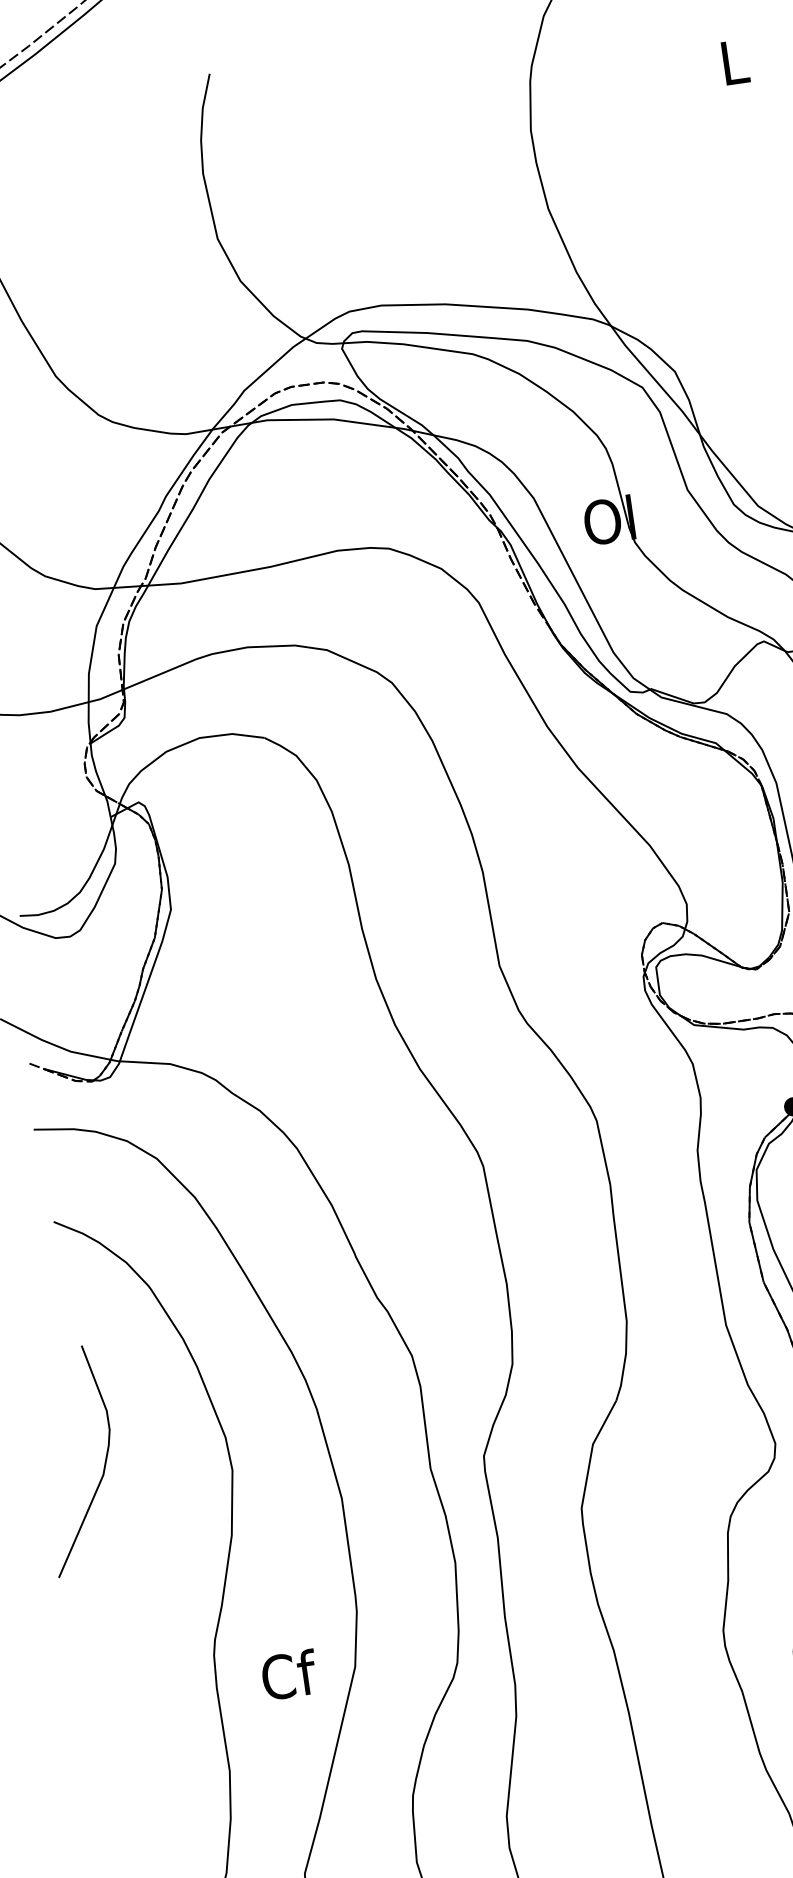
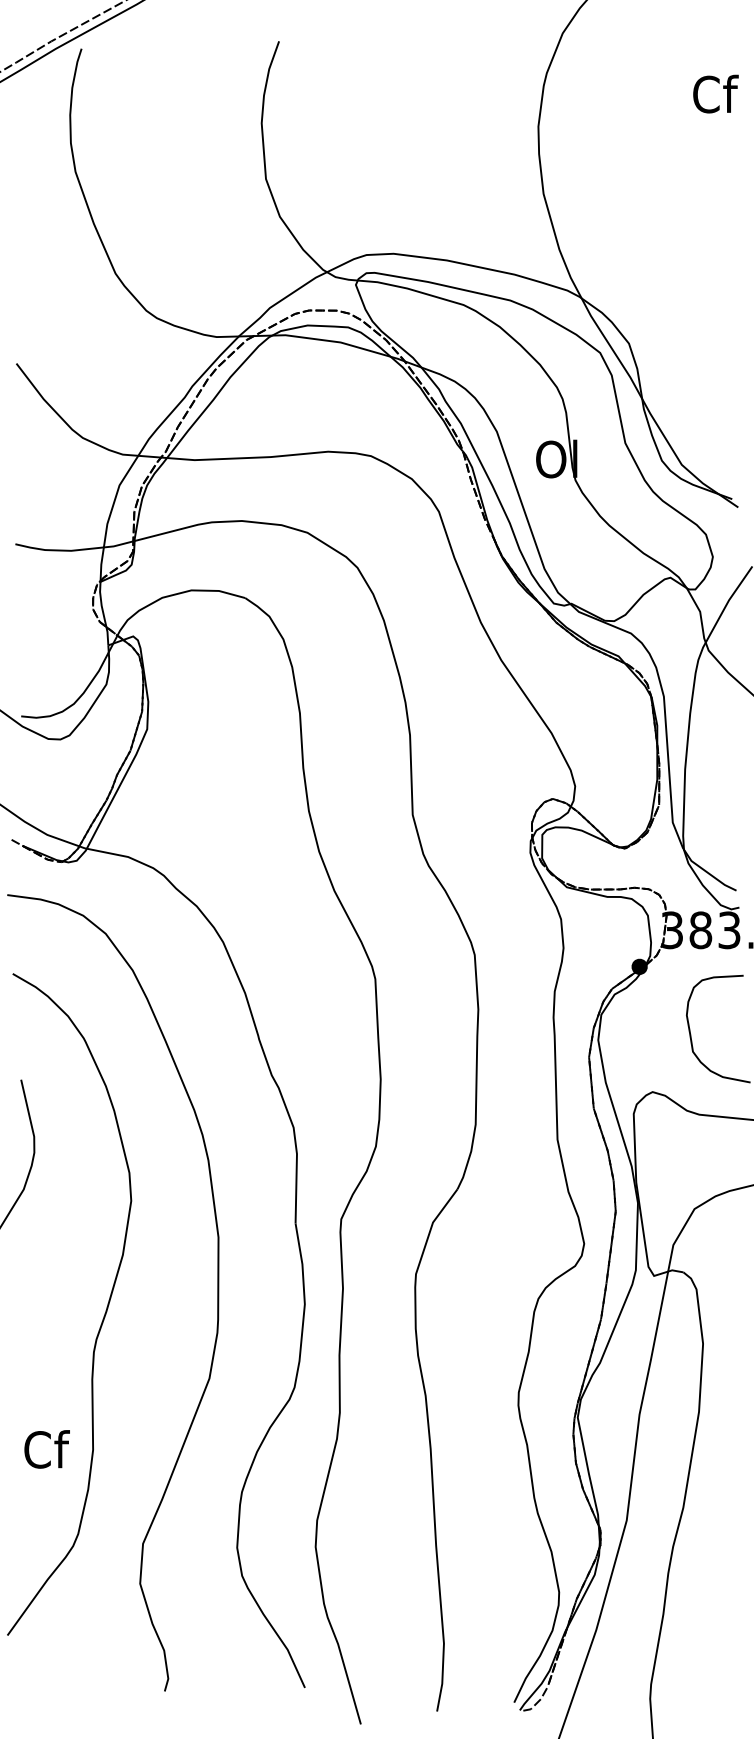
text: (734, 61) -> (715, 93), L -> Cf
text: (288, 1675) -> (46, 1449), moved

